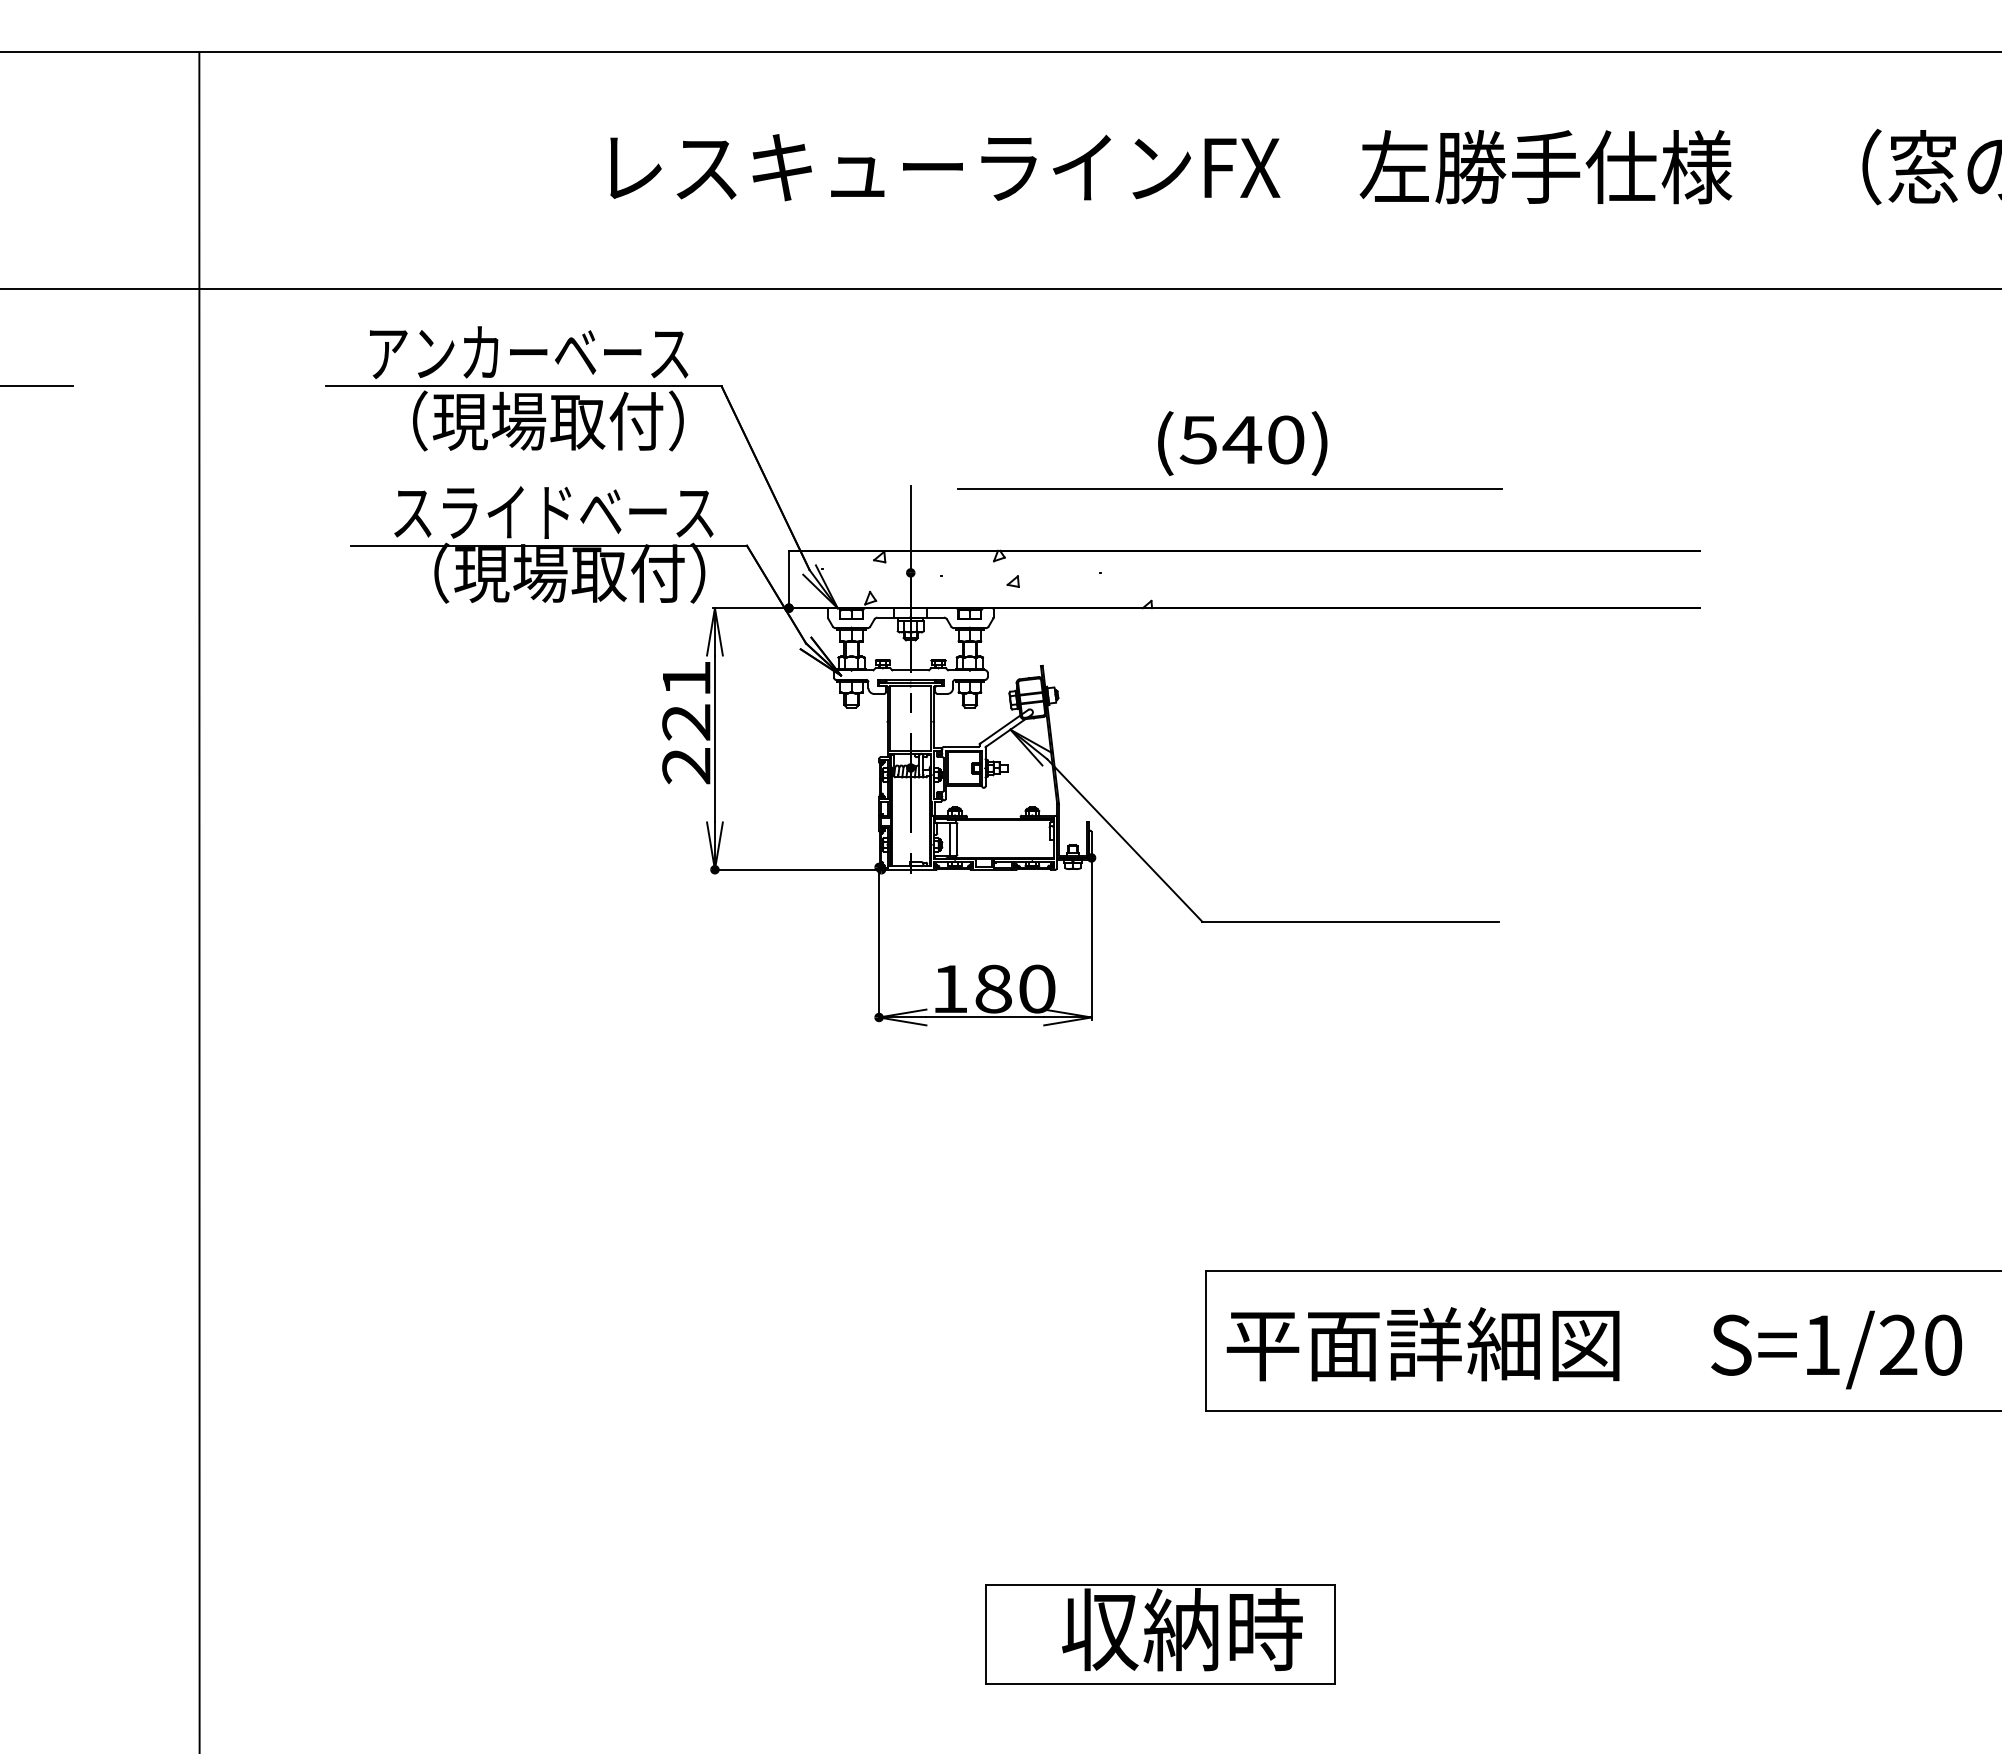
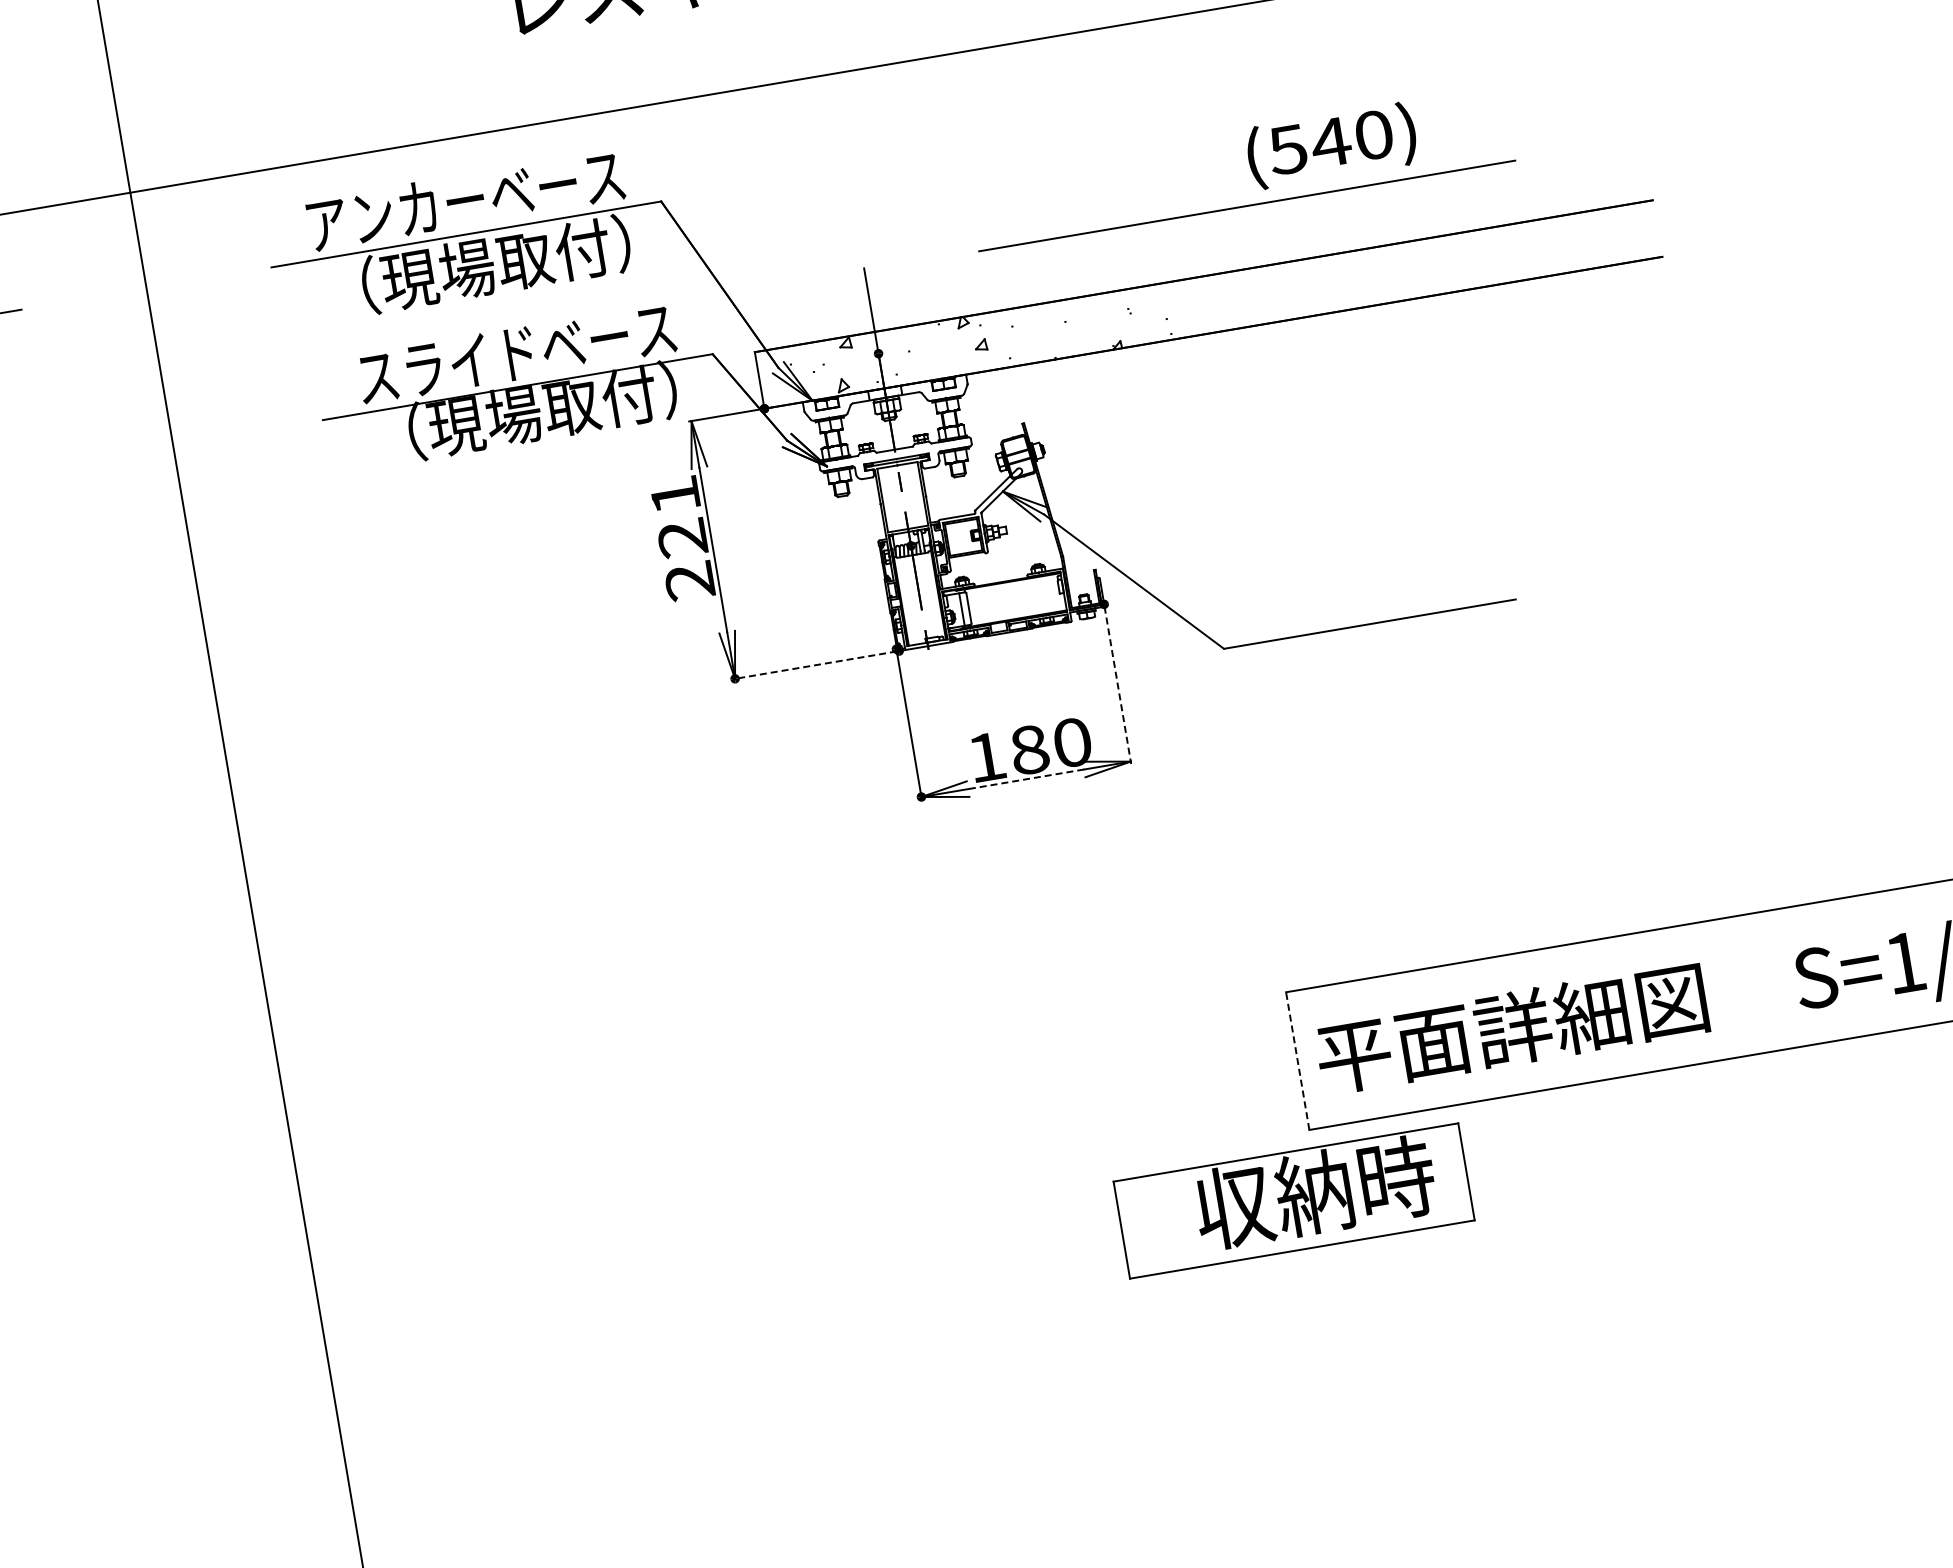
text: (1242, 443) -> (1331, 145), moved
line: (1229, 488) -> (1246, 205), moved
line: (795, 869) -> (814, 665), solid -> dashed
line: (1091, 940) -> (1117, 685), solid -> dashed
line: (985, 1017) -> (1026, 779), solid -> dashed
line: (1206, 1340) -> (1297, 1060), solid -> dashed
part: (1160, 1634) -> (1294, 1201), moved

